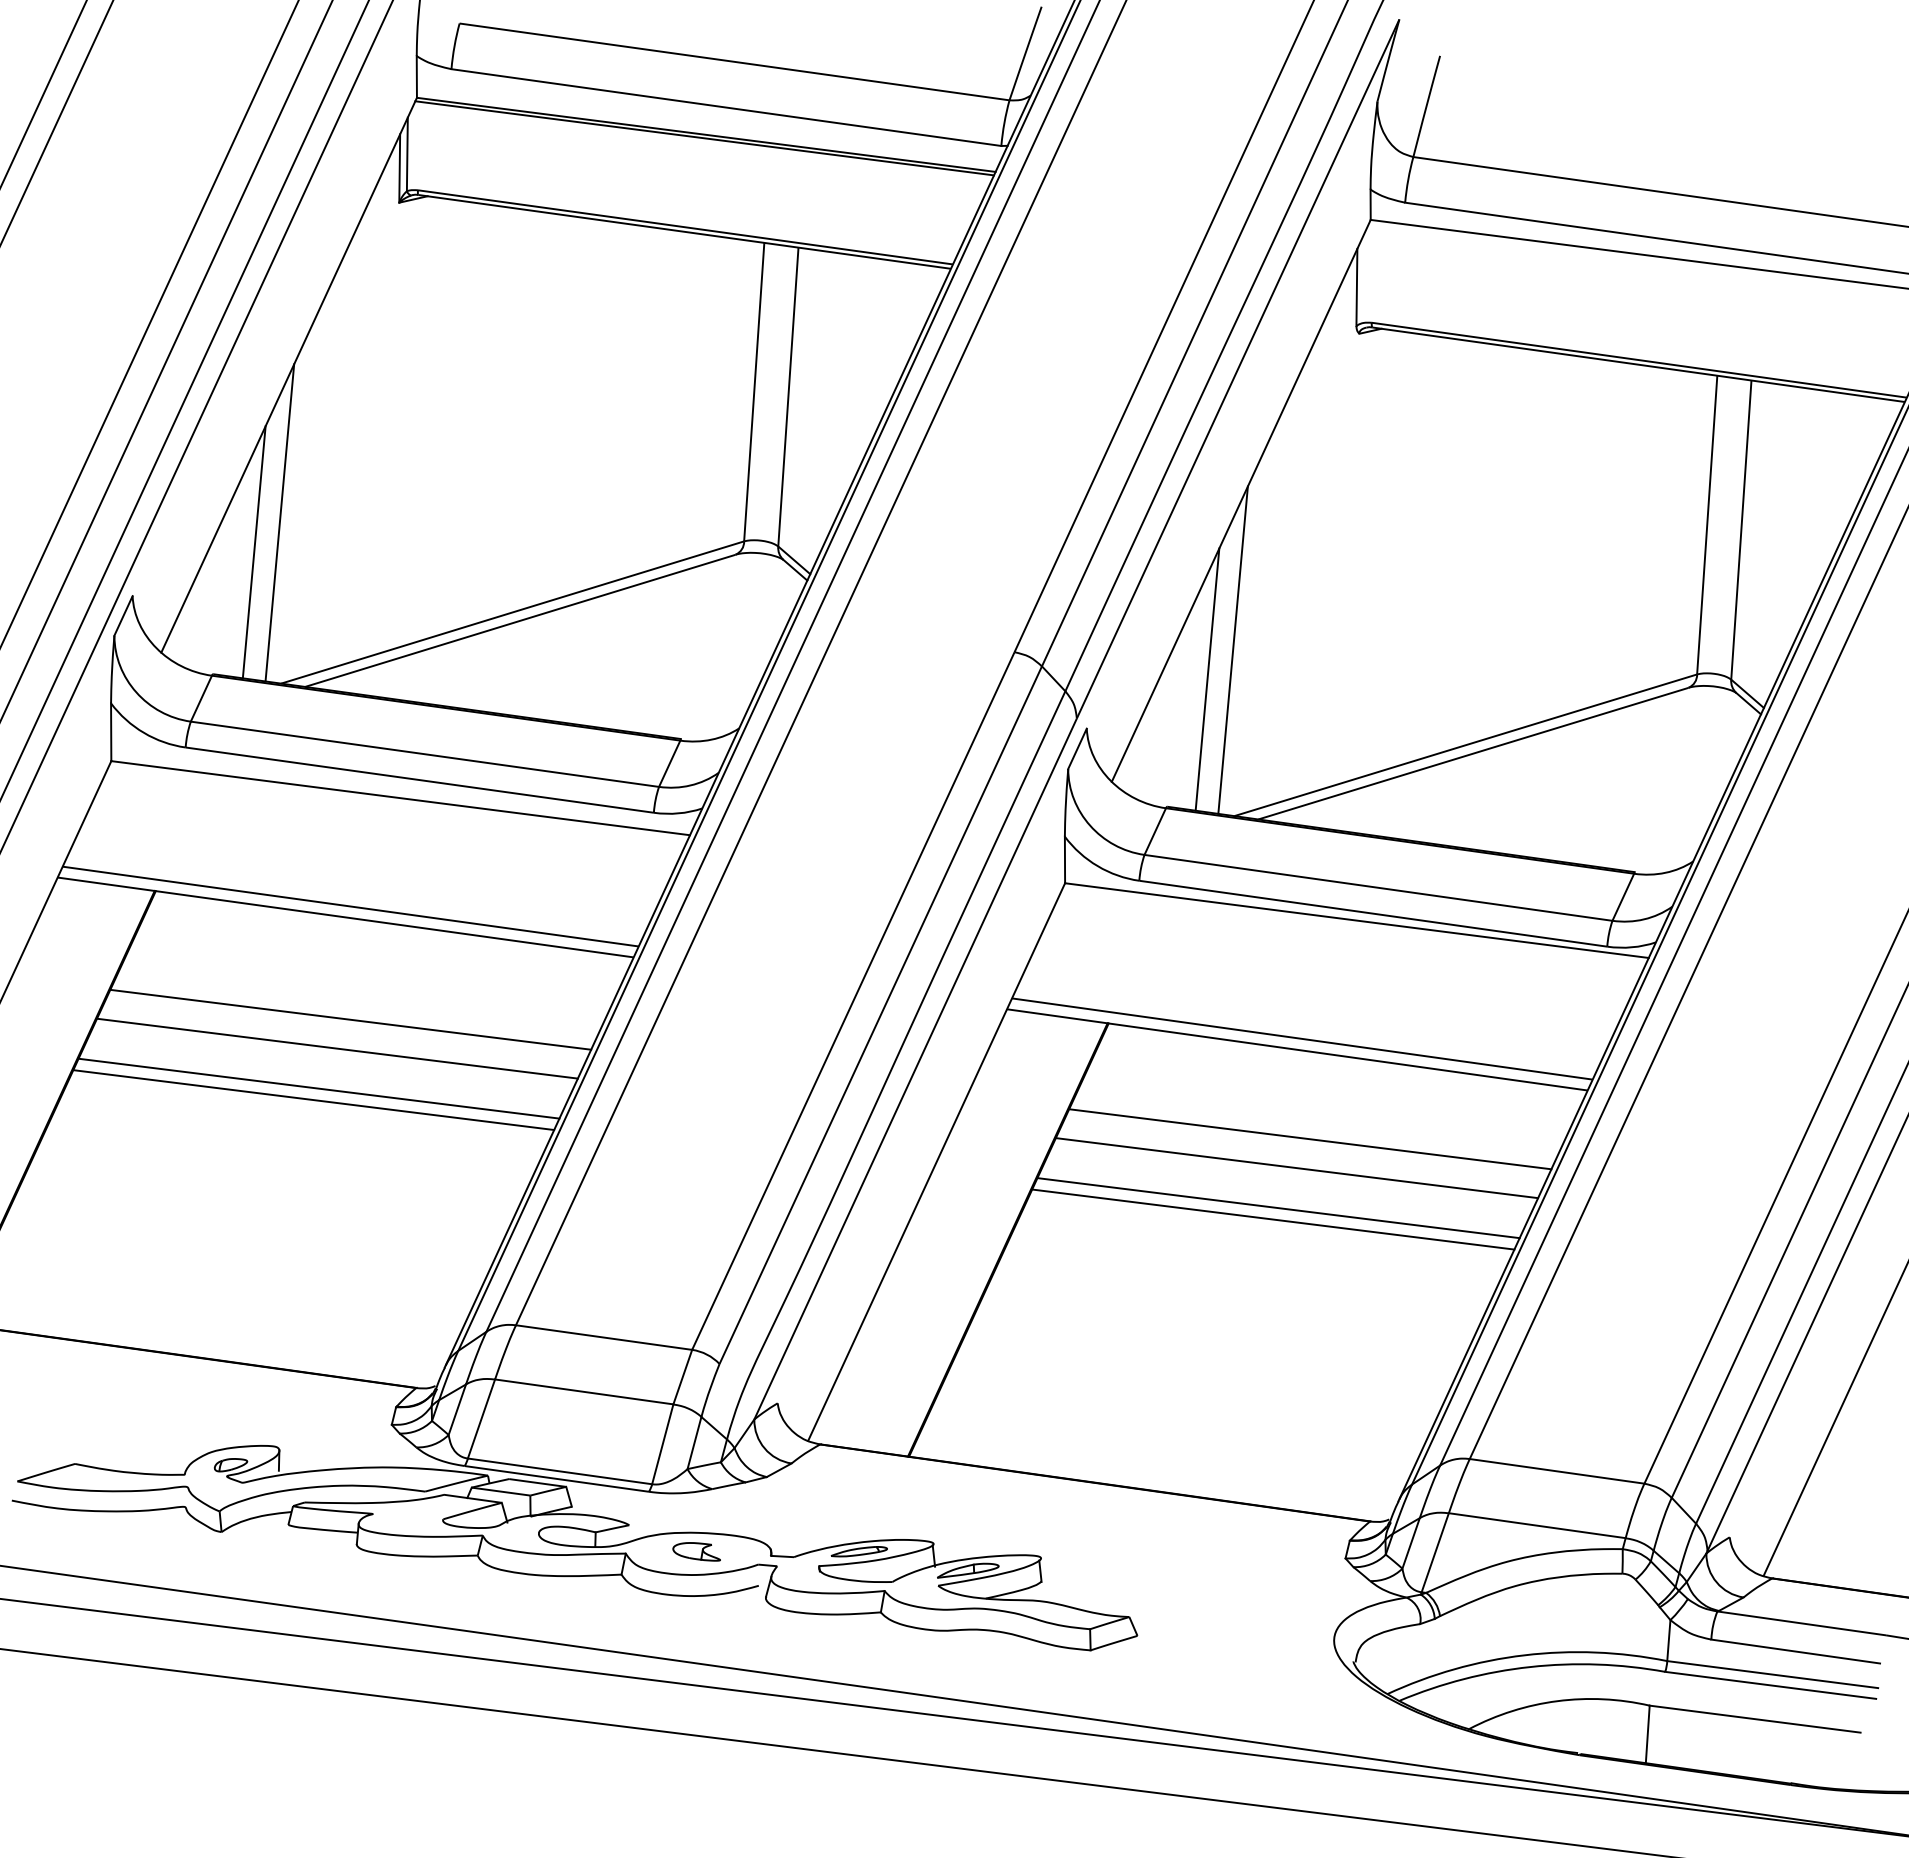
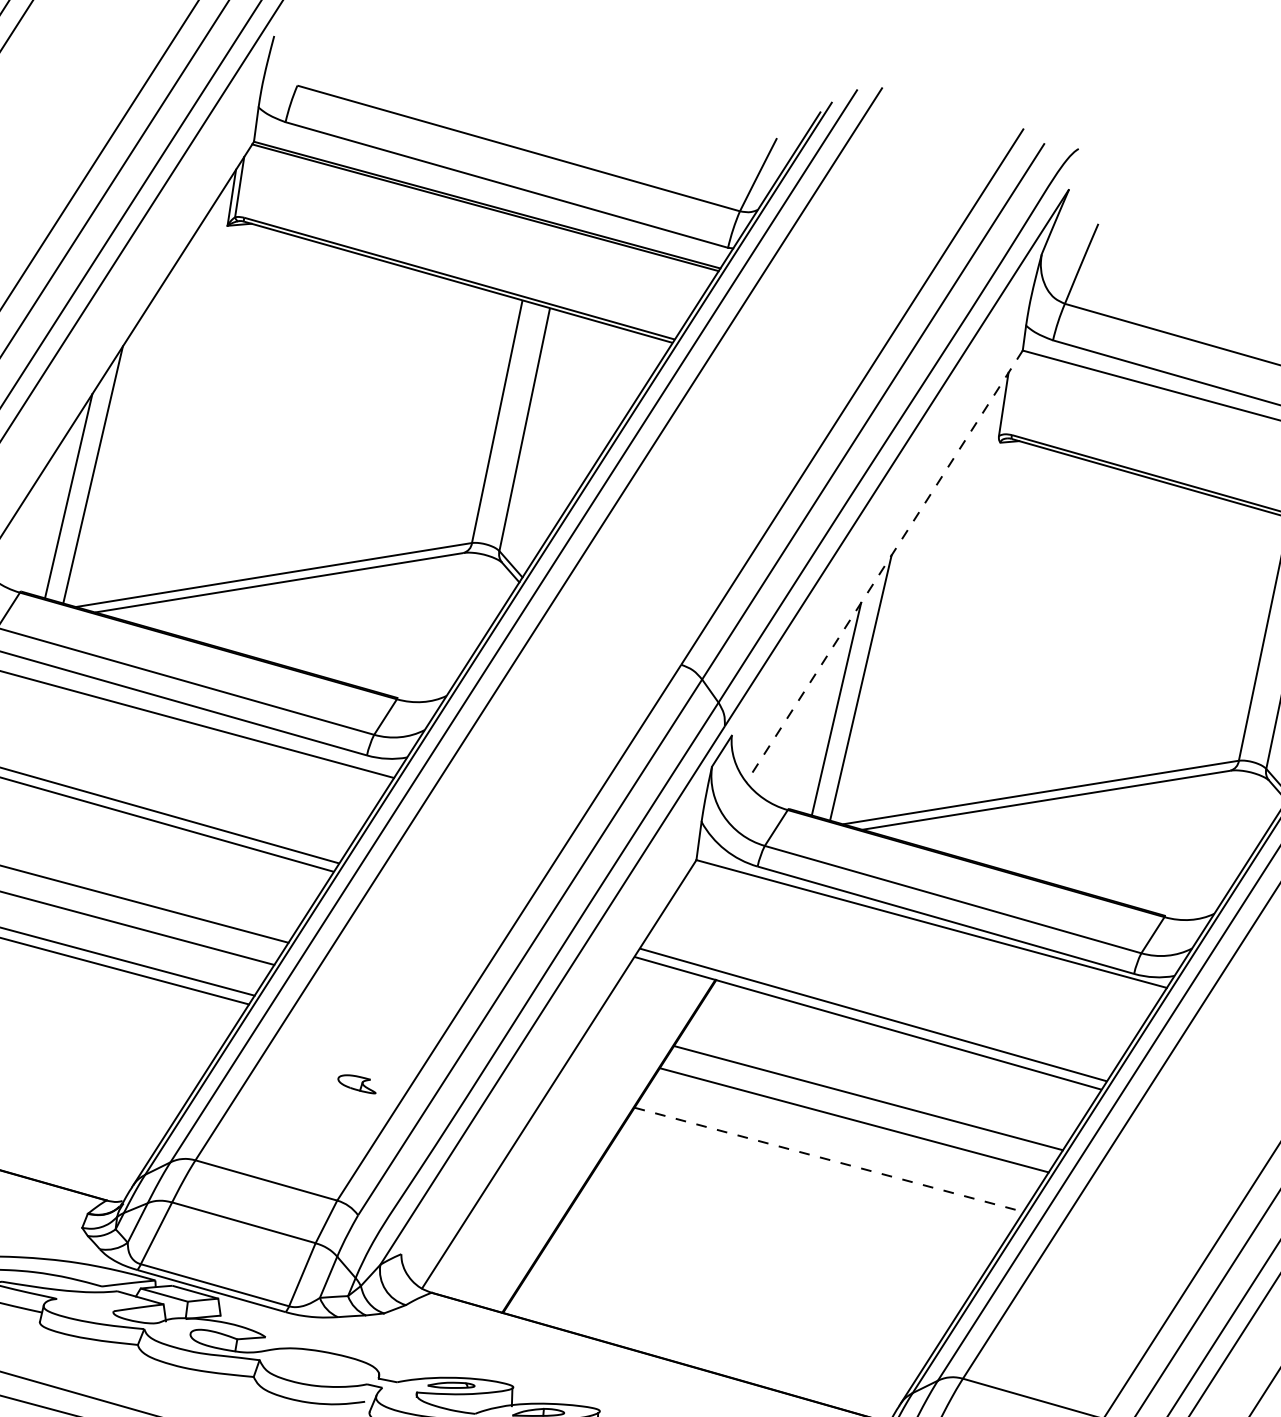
line: (1241, 501) -> (884, 566), solid -> dashed
line: (1278, 1208) -> (834, 1151), removed
line: (1273, 1219) -> (829, 1159), solid -> dashed
part: (696, 1551) -> (357, 1083), moved

